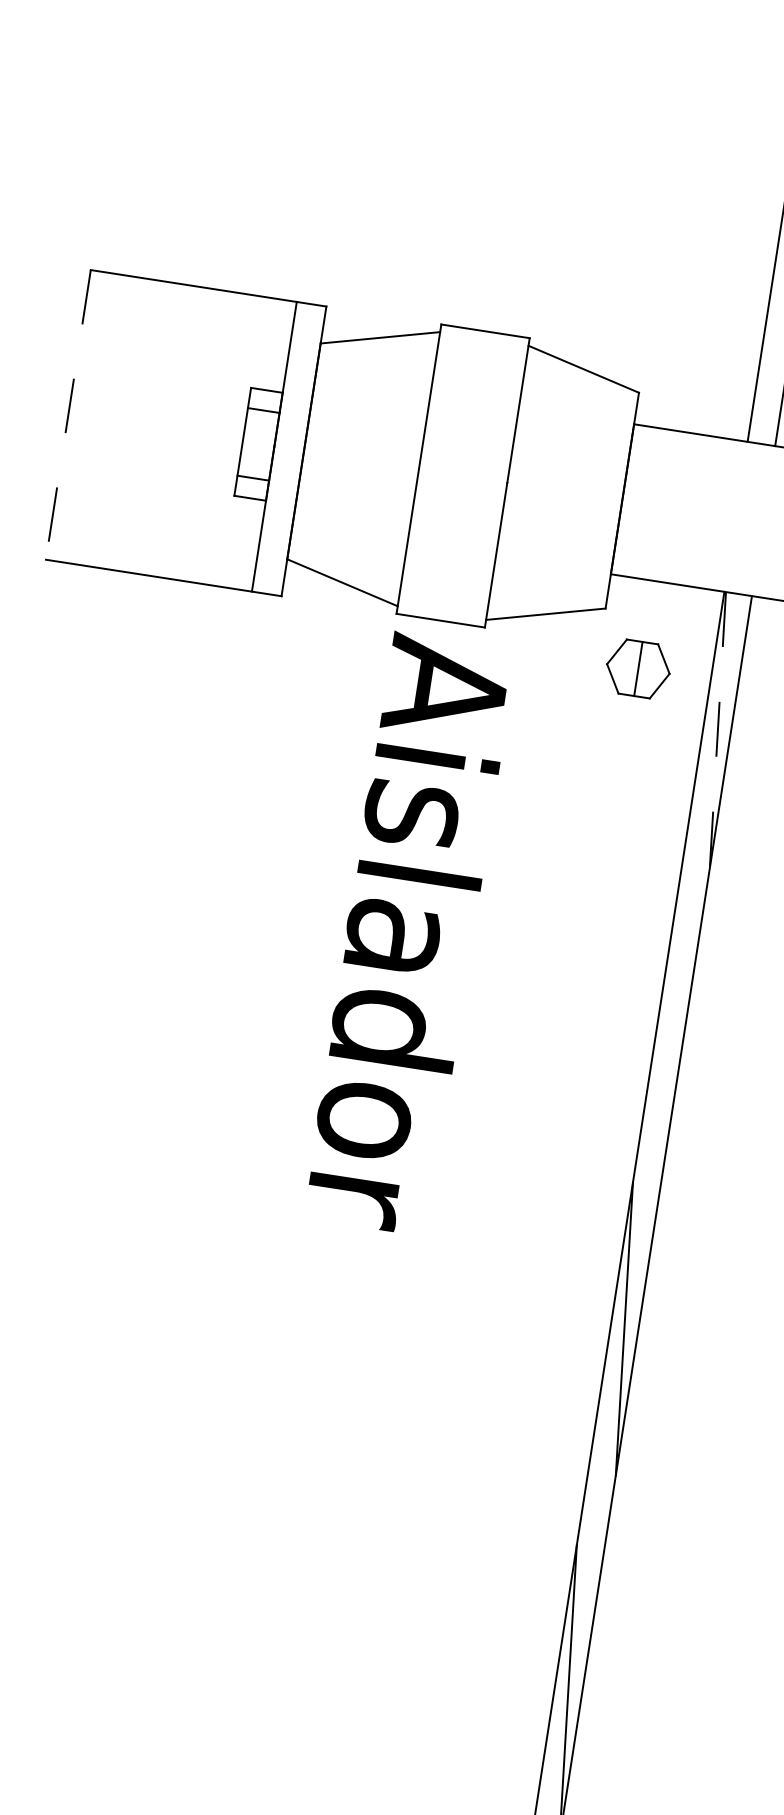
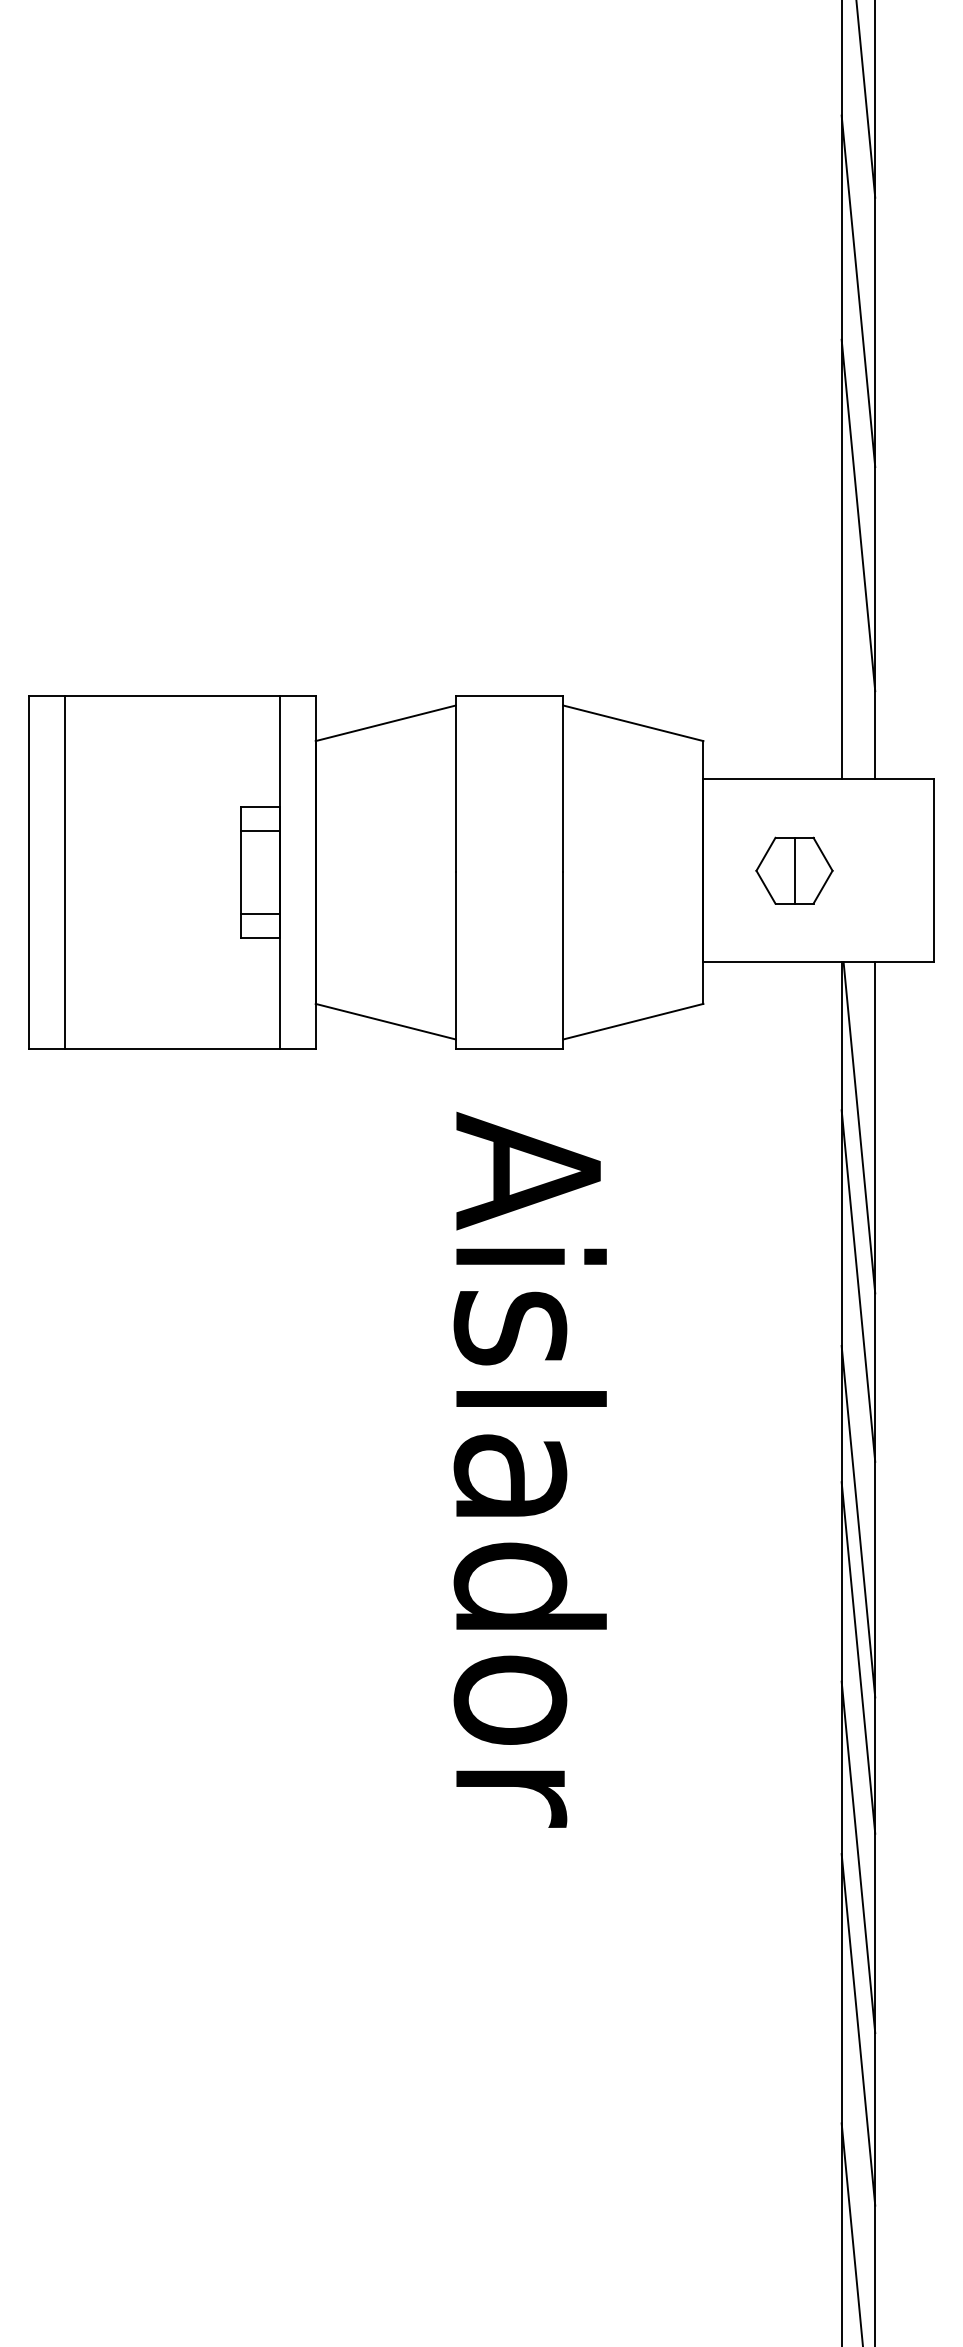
line: (68, 415) -> (28, 873), dashed -> solid
line: (97, 419) -> (64, 872), added
part: (638, 668) -> (794, 870), moved
line: (717, 730) -> (859, 1128), dashed -> solid
line: (697, 859) -> (858, 1285), added
text: (409, 933) -> (529, 1469), moved
line: (667, 1053) -> (858, 1521), added
line: (649, 1164) -> (858, 1657), added
line: (602, 1470) -> (858, 2029), added

